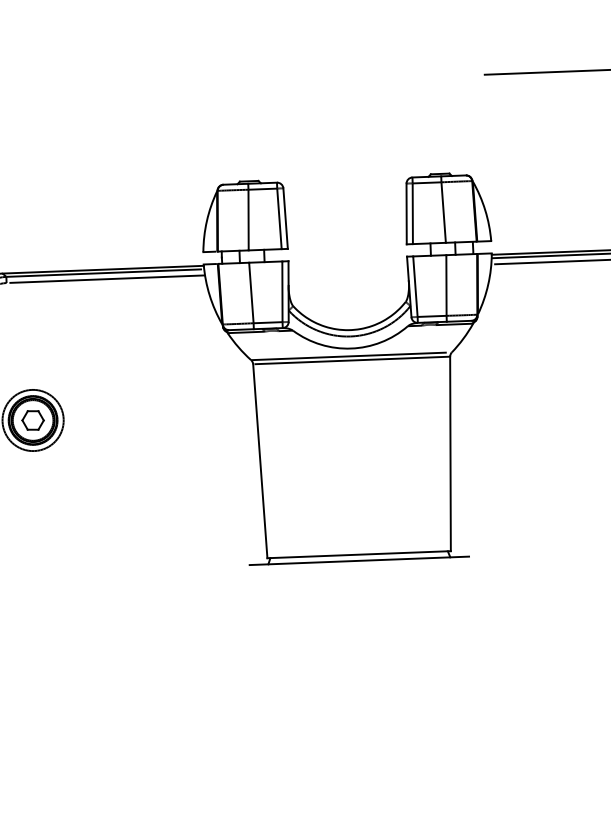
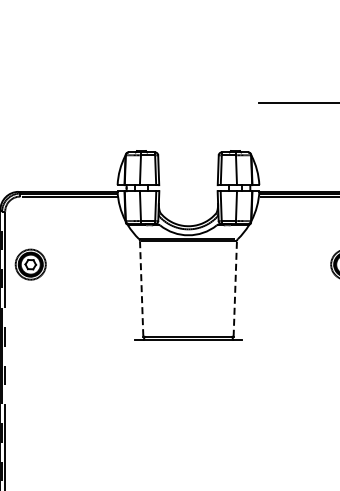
line: (450, 452) -> (235, 288), solid -> dashed
line: (259, 460) -> (141, 288), solid -> dashed

